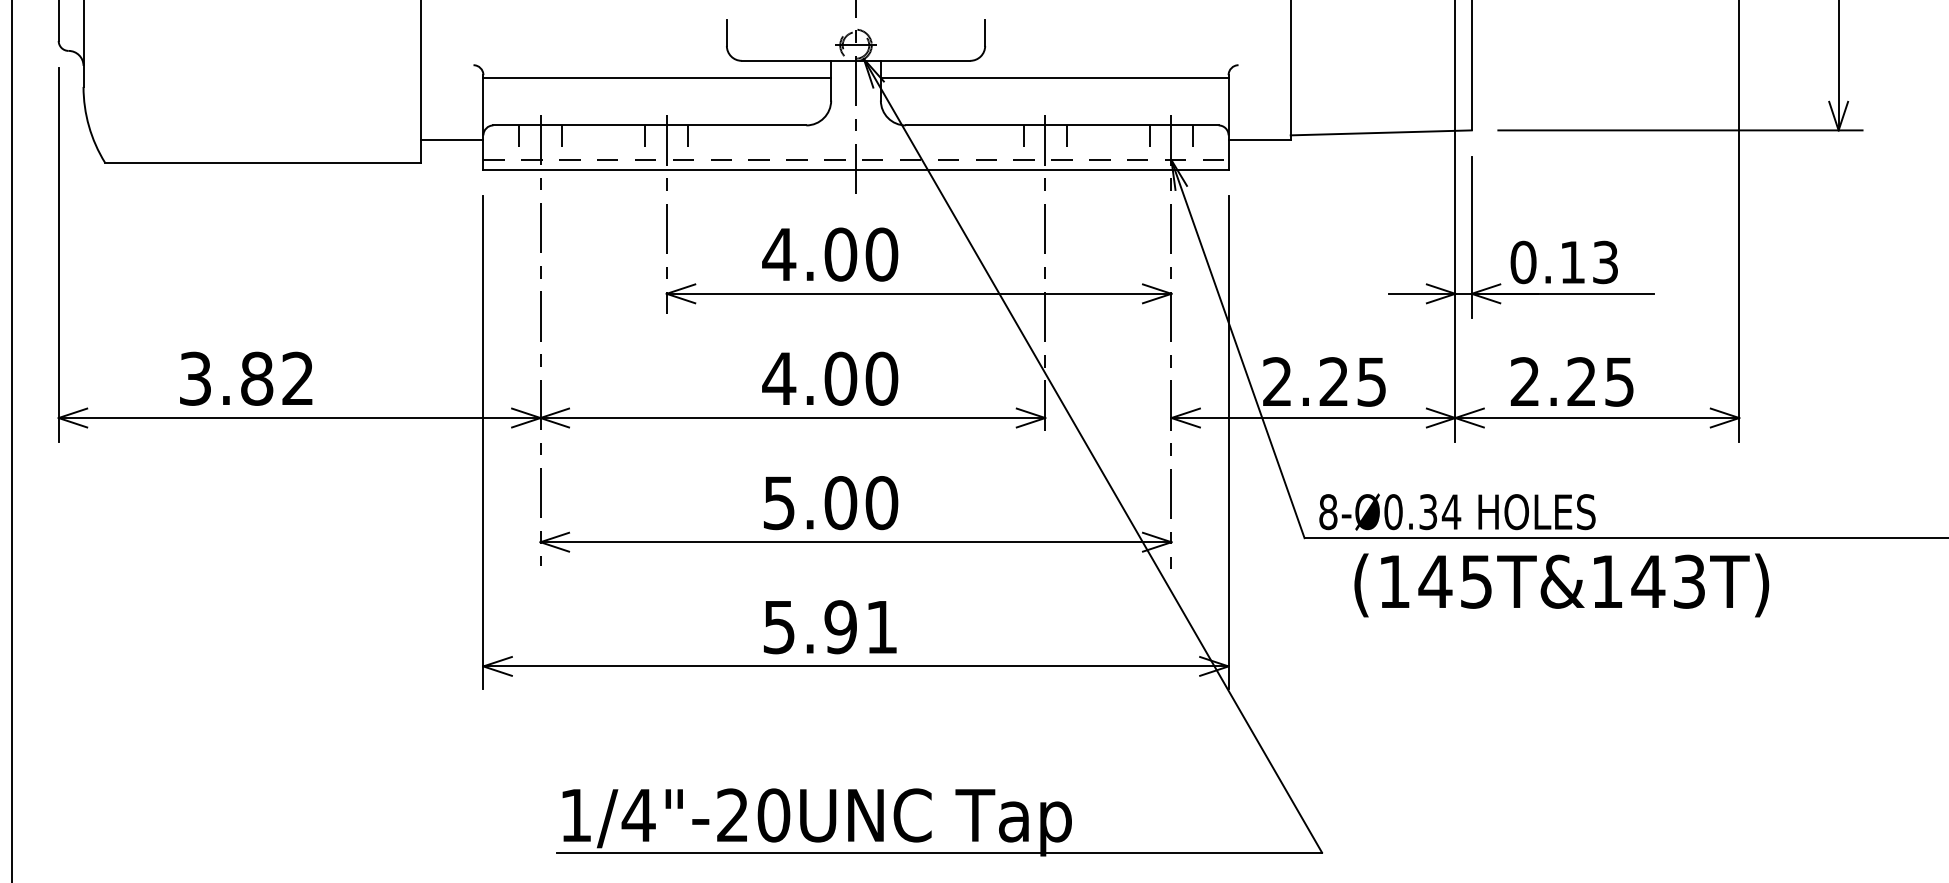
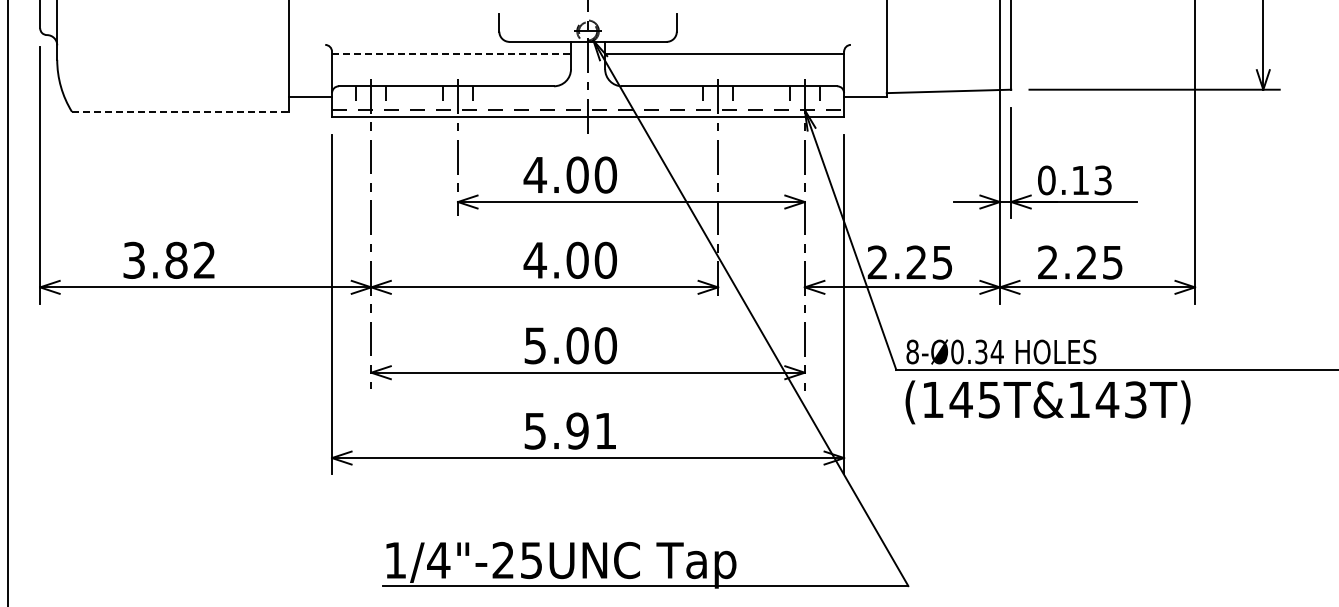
line: (658, 77) -> (452, 53), solid -> dashed
line: (262, 162) -> (180, 111), solid -> dashed
text: (1560, 585) -> (1047, 402), moved
text: (773, 815) -> (531, 560), 1/4"-20UNC -> 1/4"-25UNC

